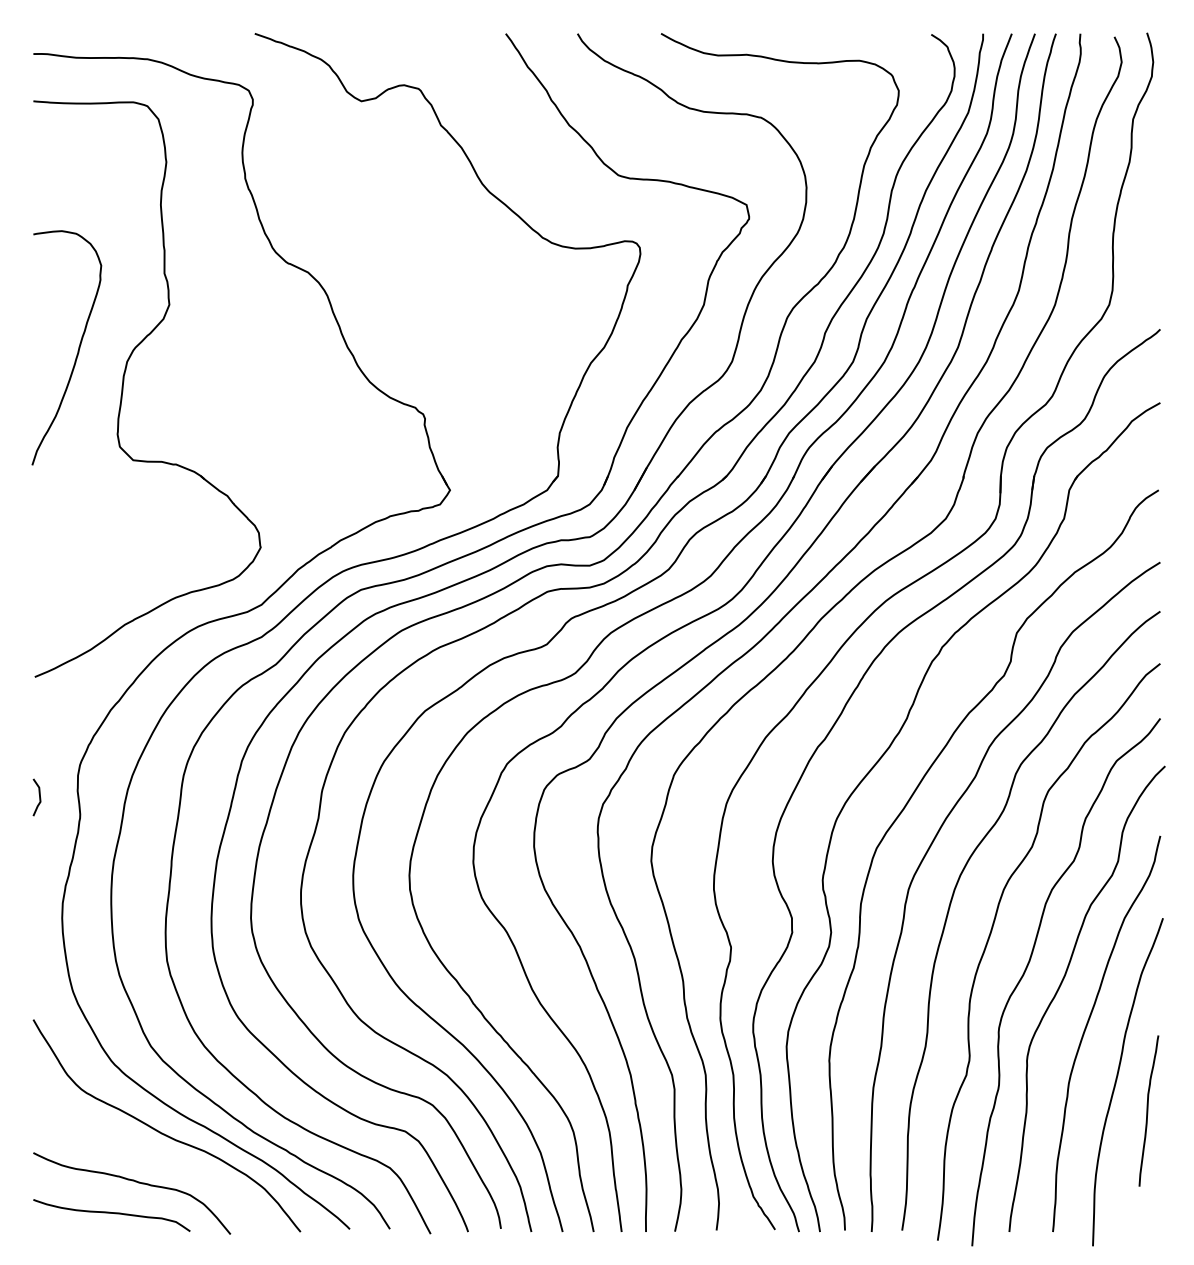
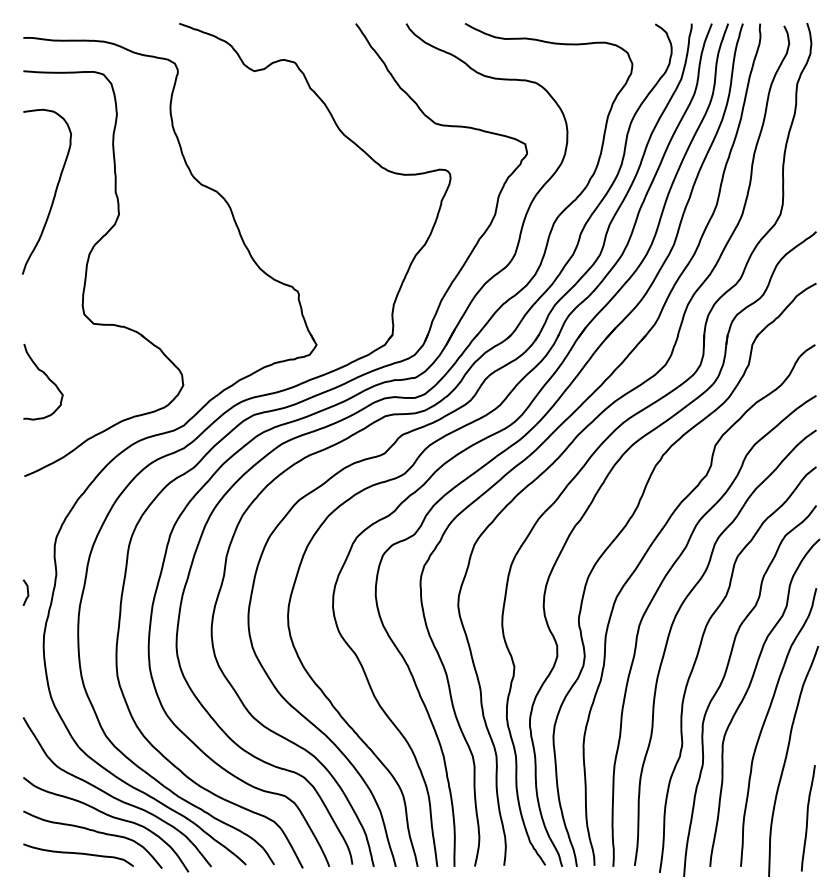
curve: (77, 350) -> (54, 193), moved
curve: (67, 537) -> (47, 378), added
line: (39, 797) -> (27, 592), moved
curve: (1148, 1110) -> (808, 817), moved
curve: (155, 1160) -> (109, 816), added

